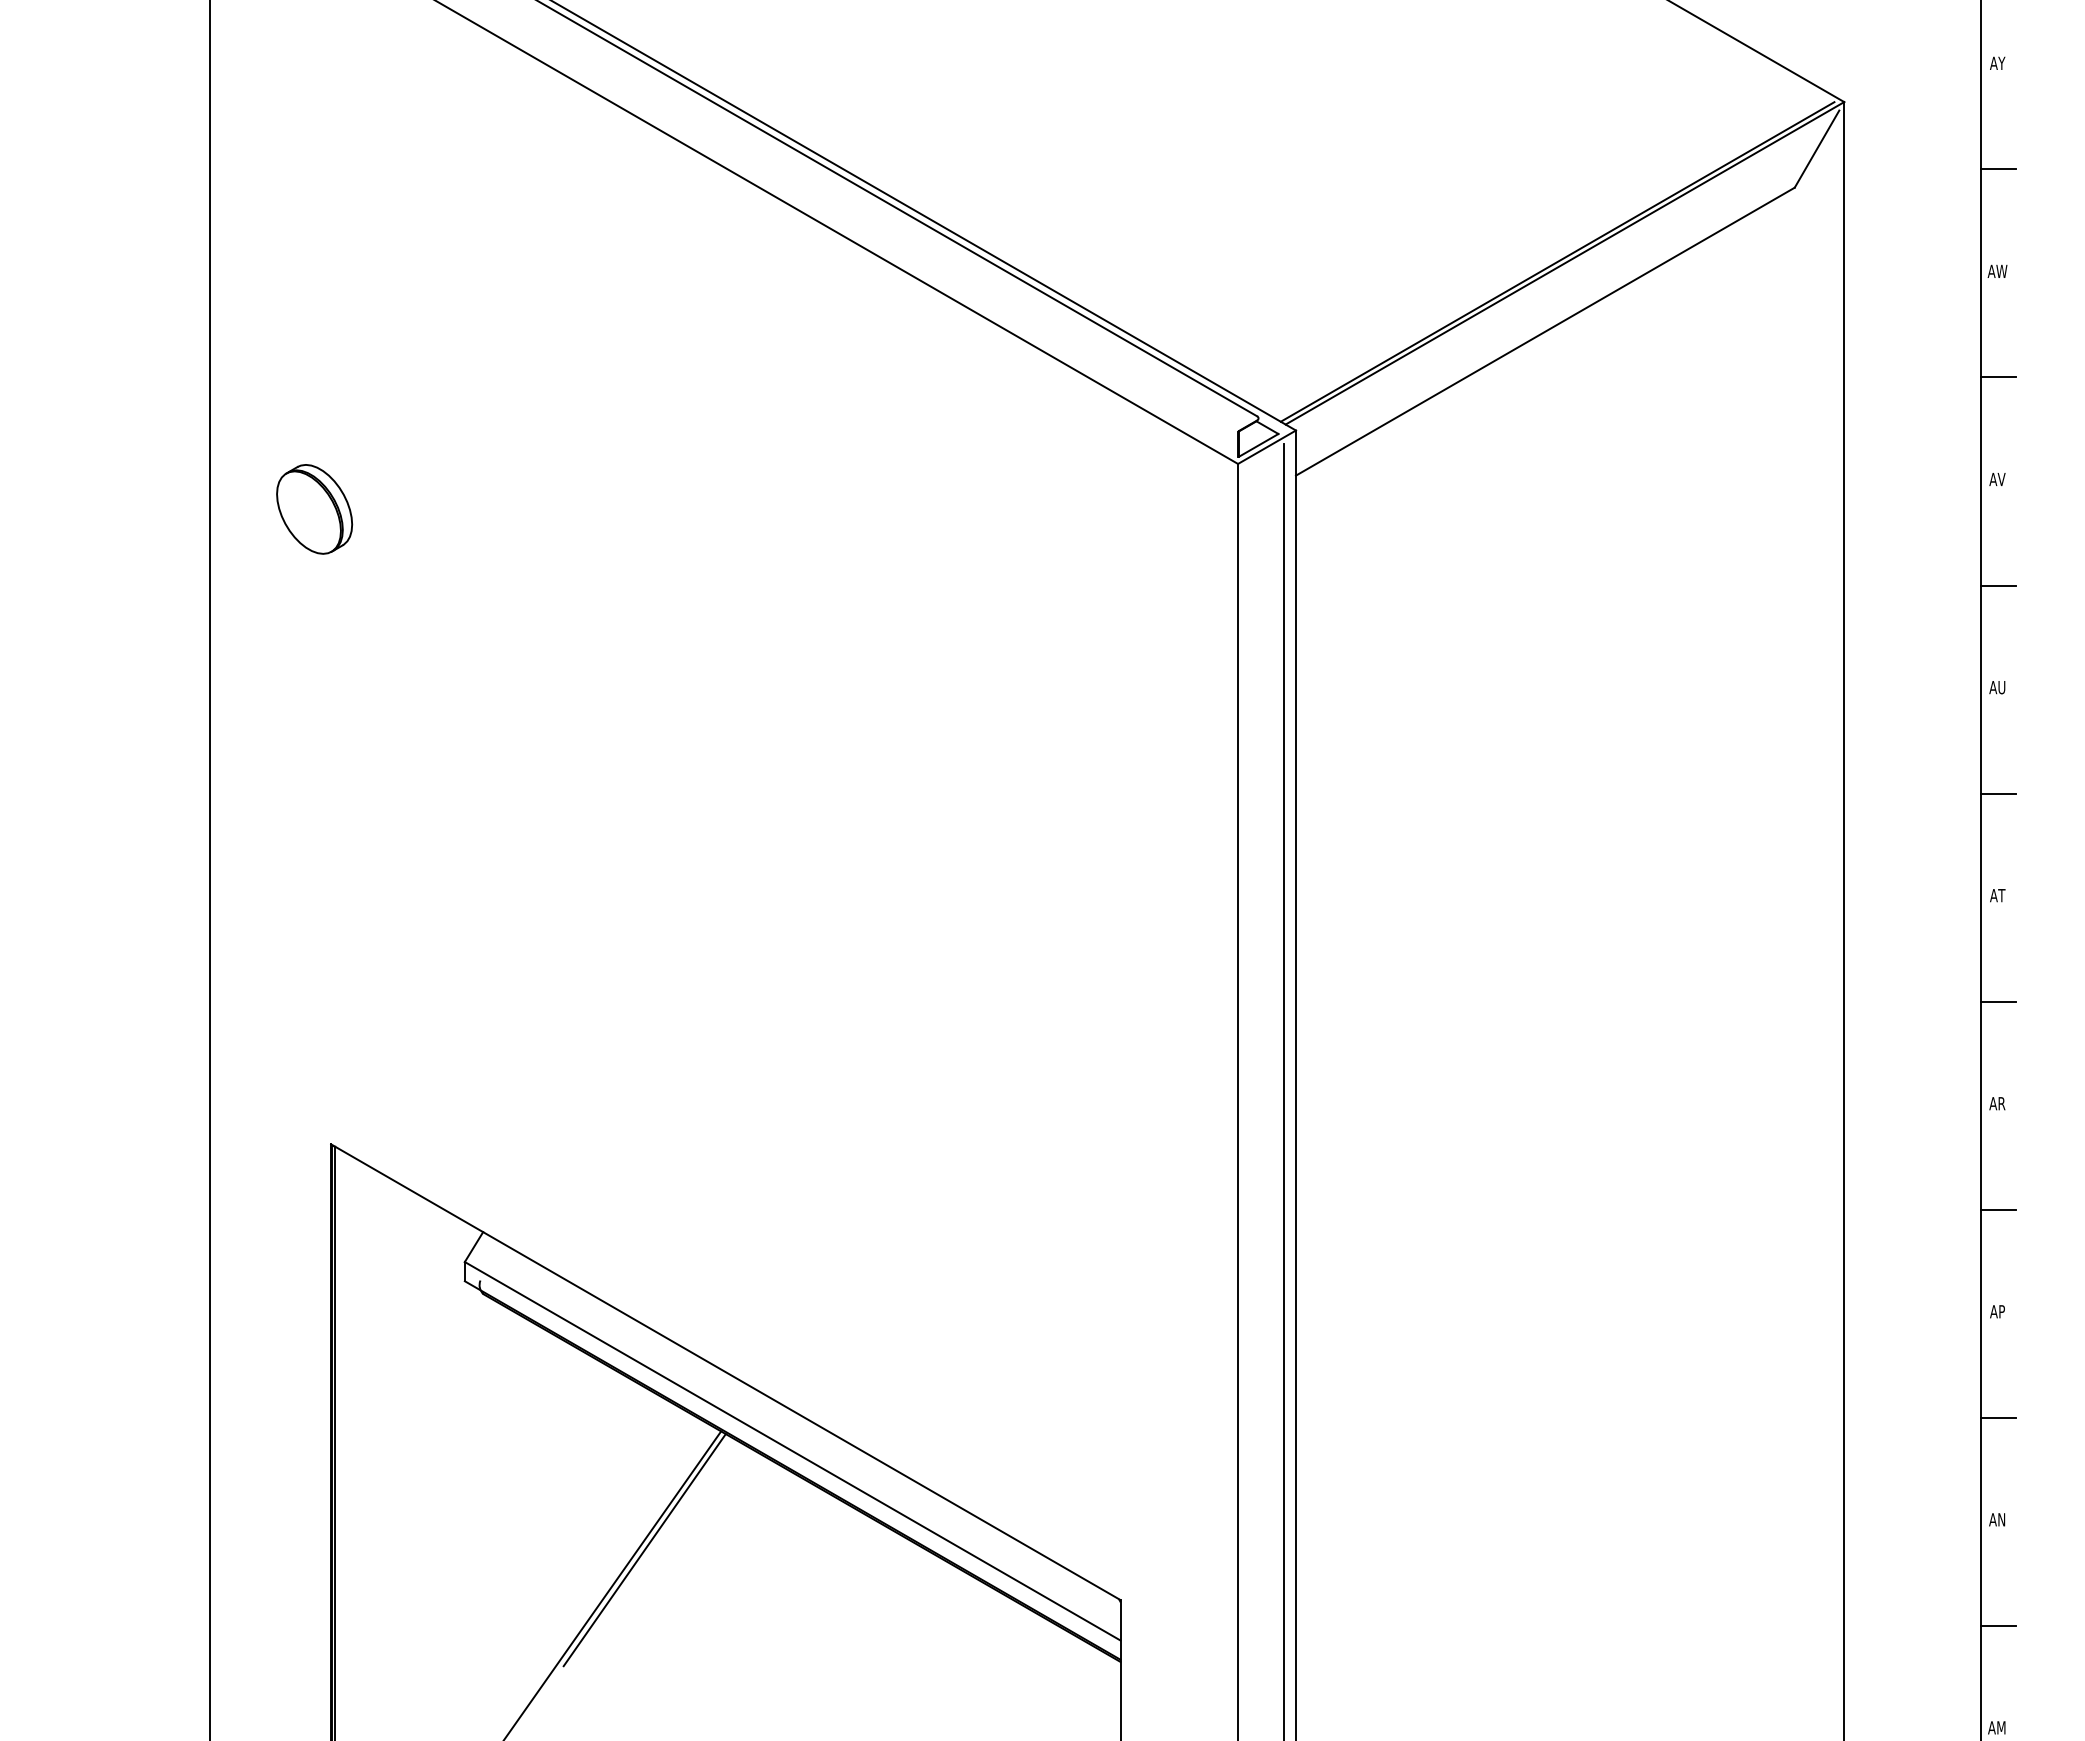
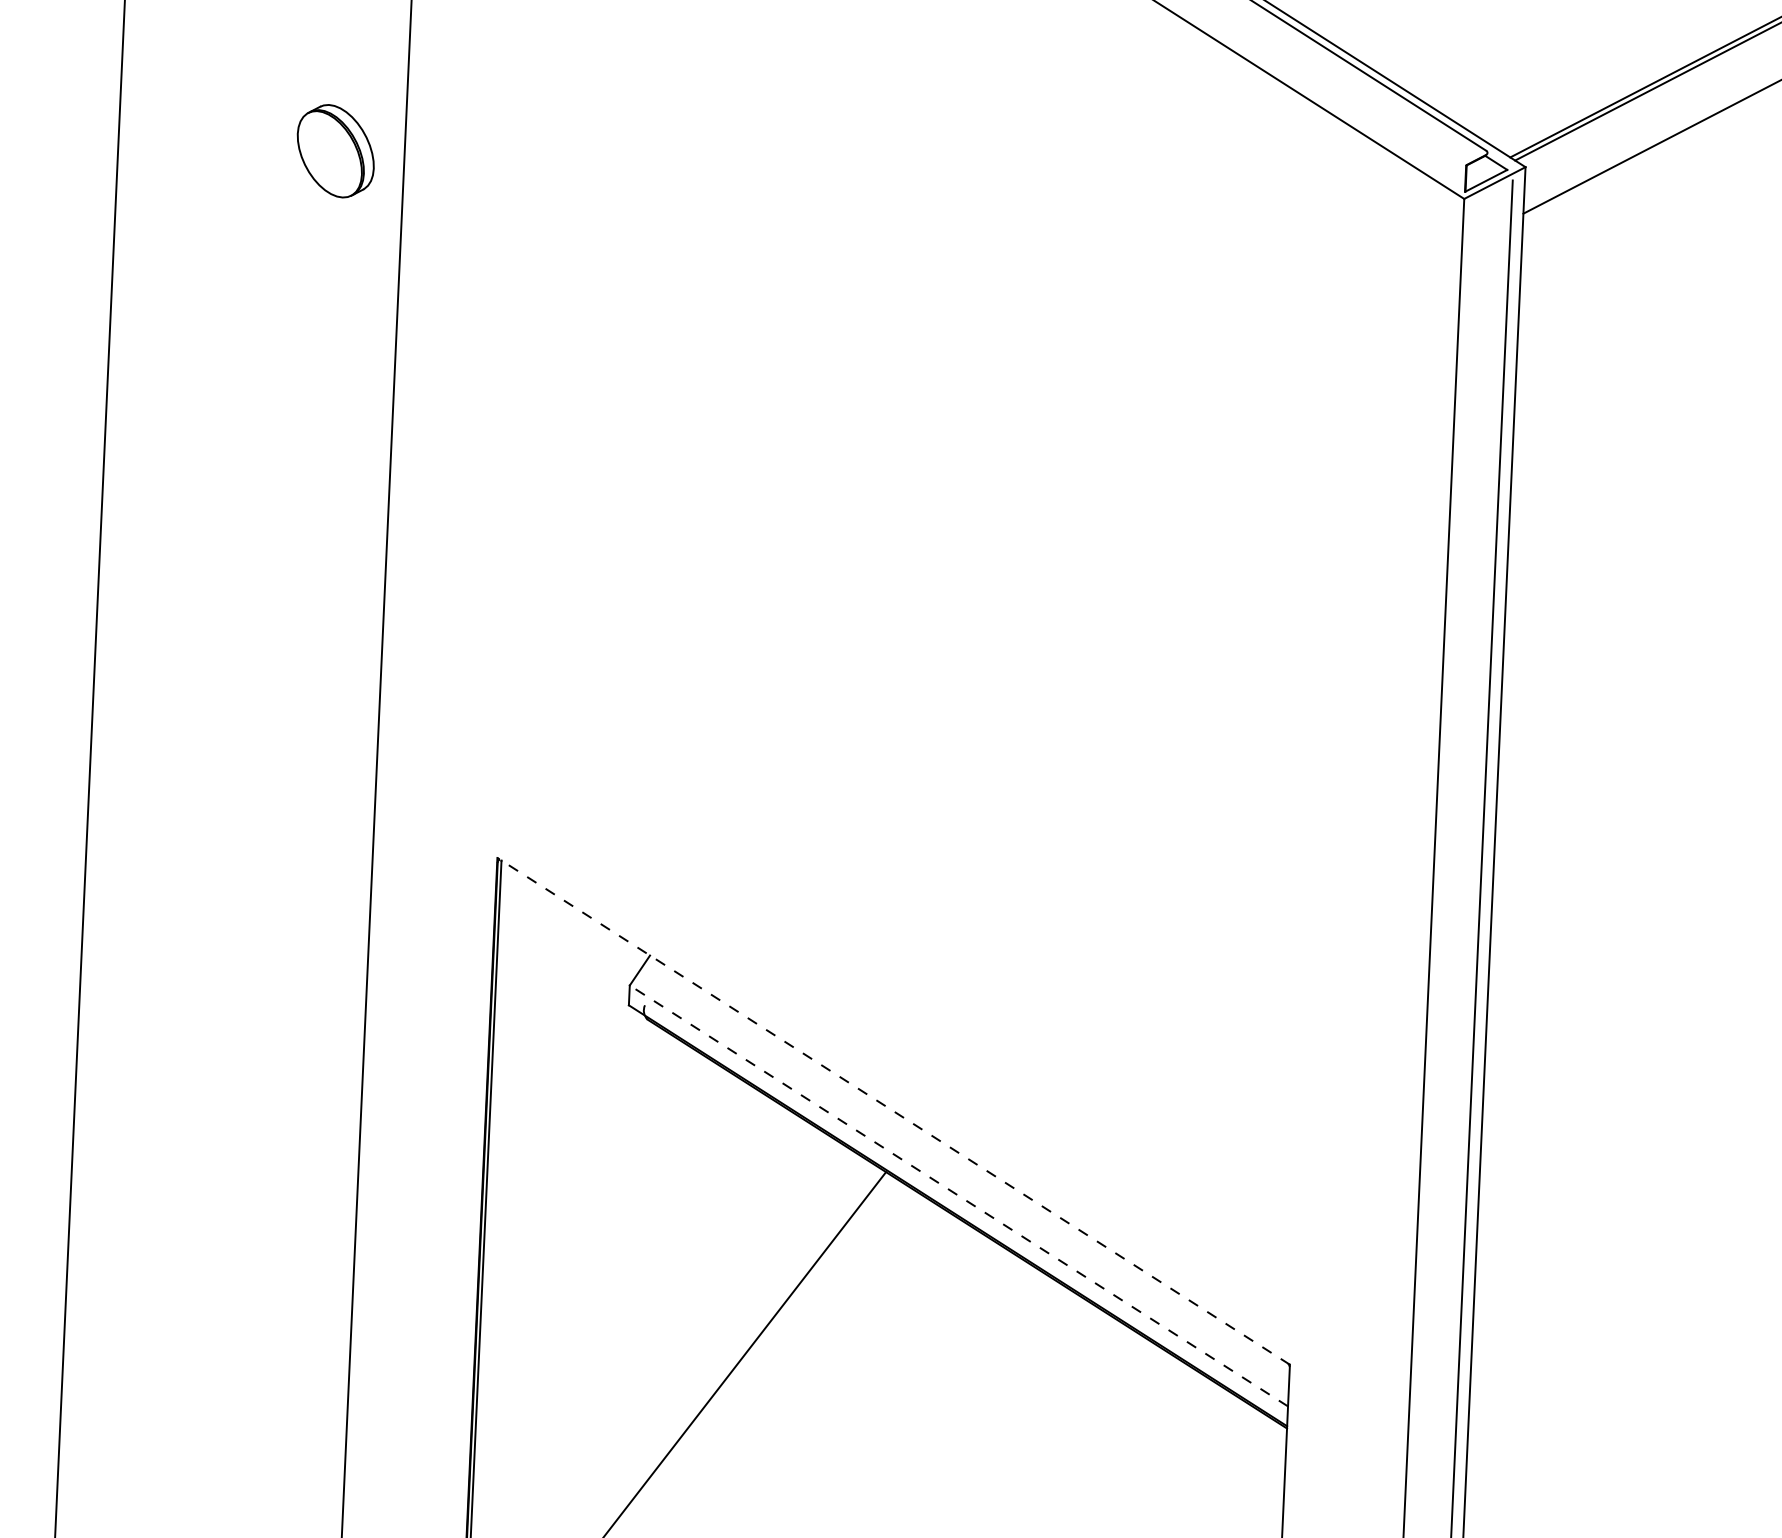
part: (314, 509) -> (335, 151), moved
line: (725, 1372) -> (893, 1111), solid -> dashed
line: (792, 1451) -> (958, 1196), solid -> dashed
line: (644, 1550) -> (801, 1291), removed

